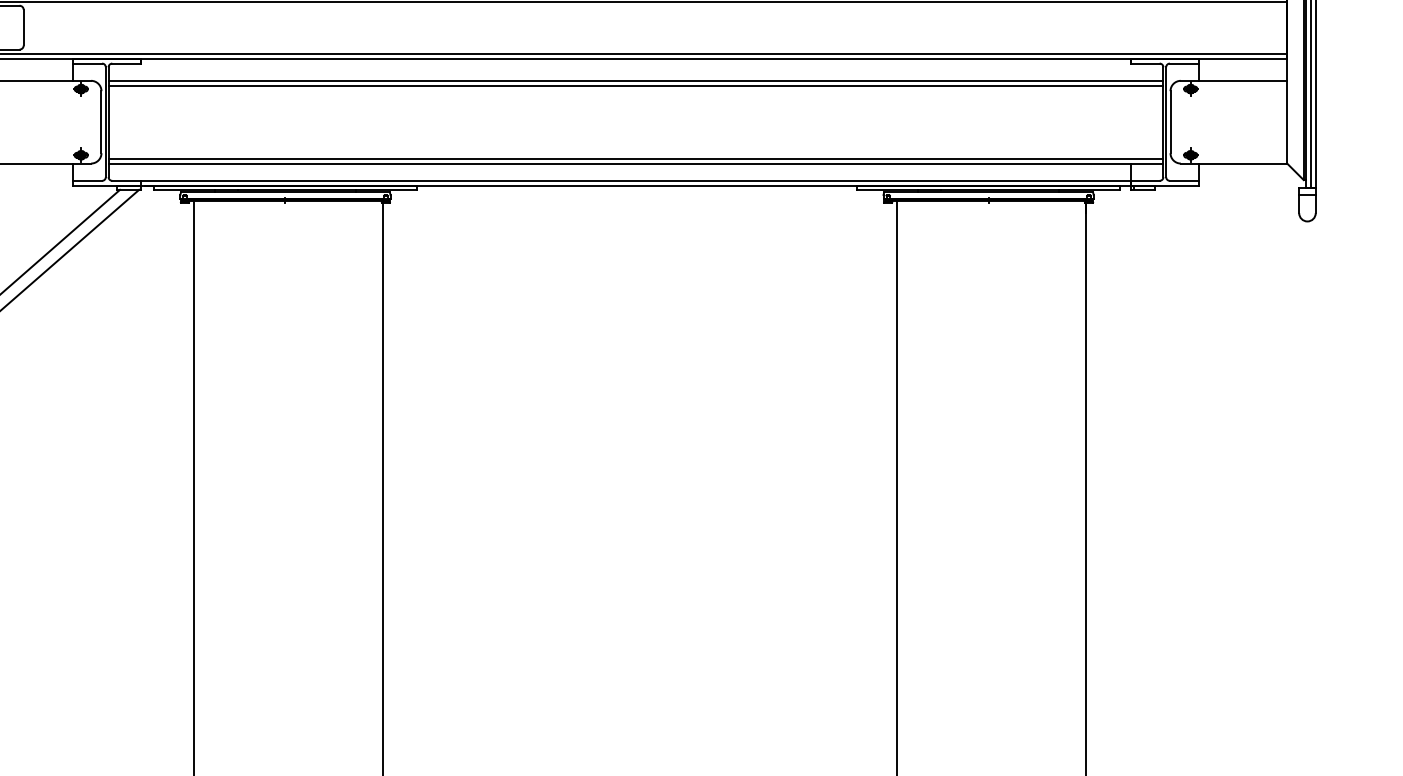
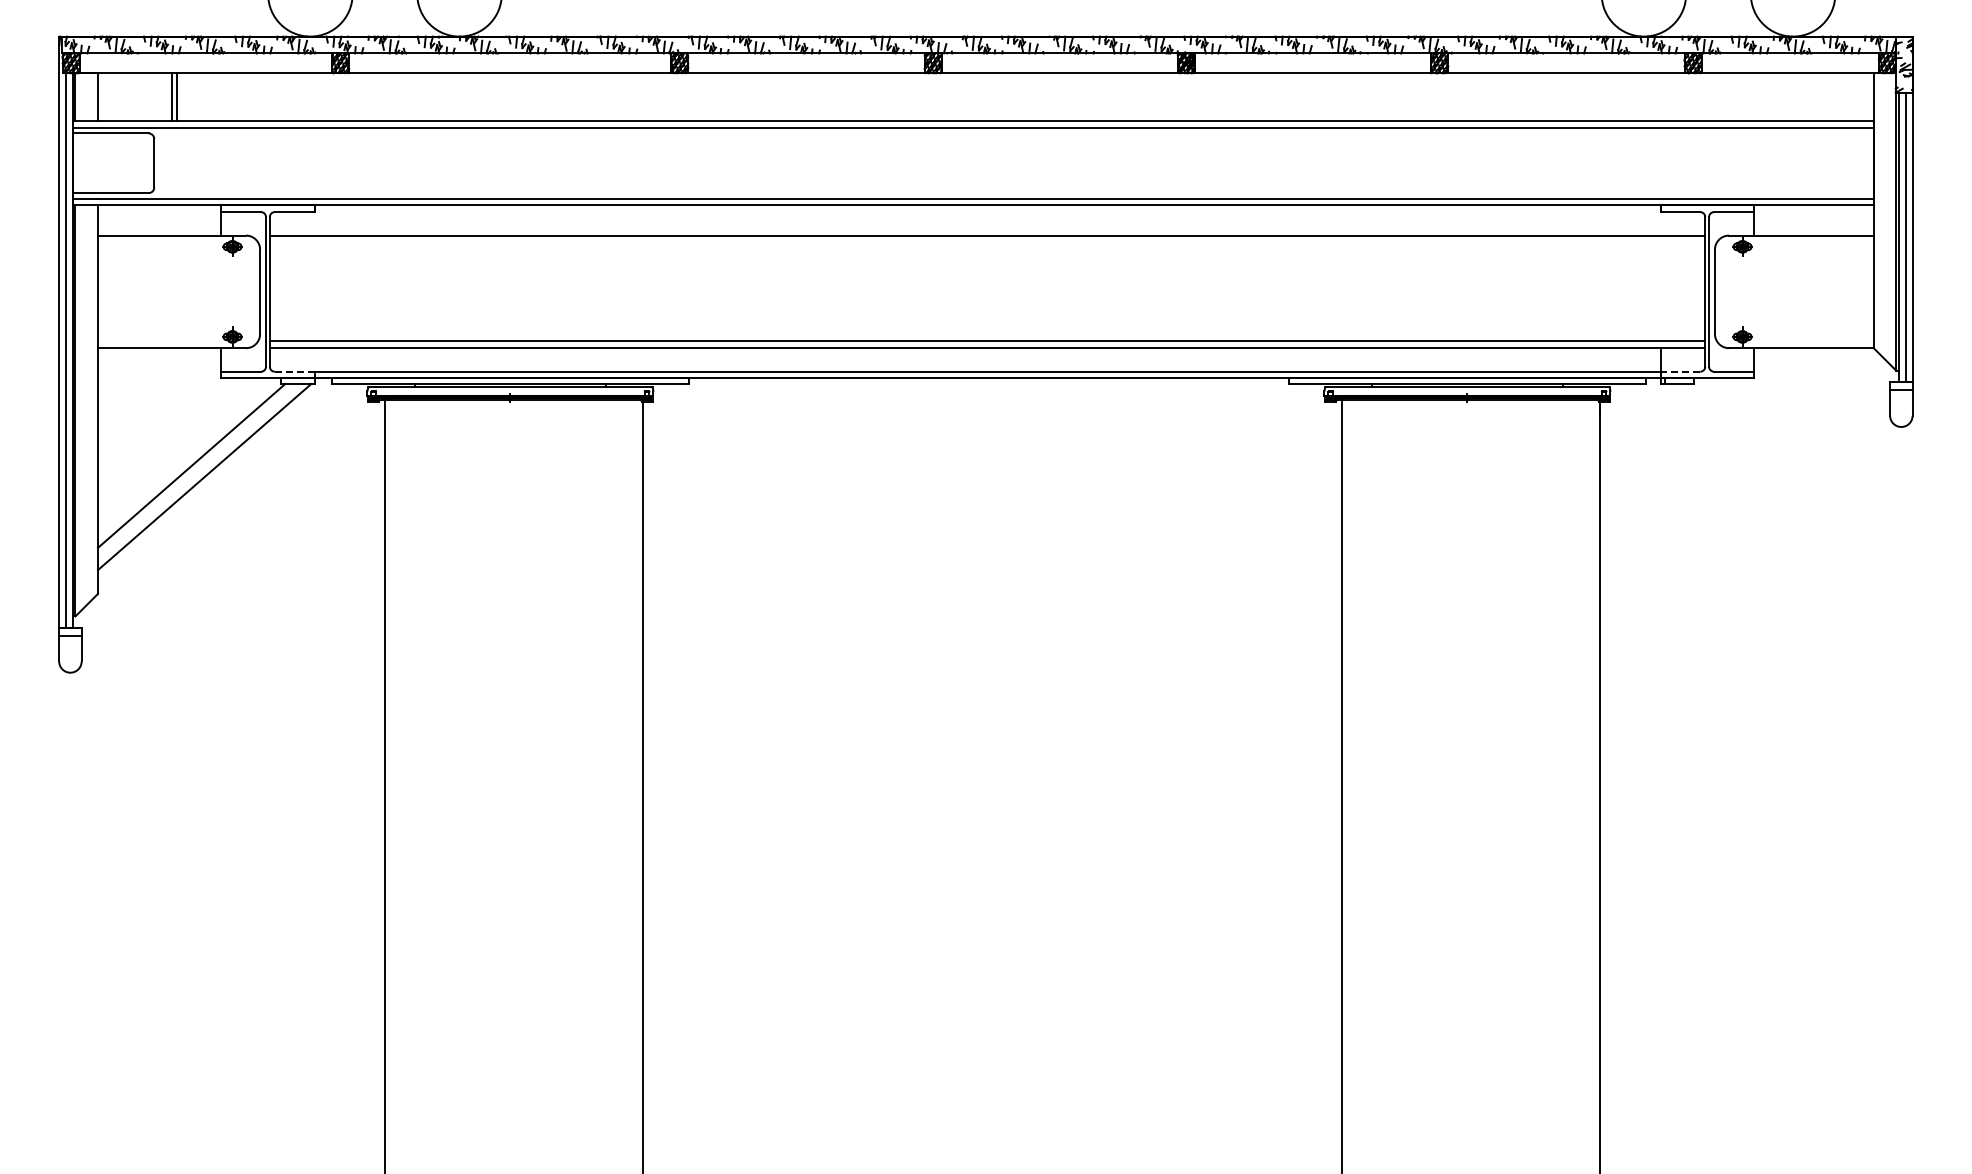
line: (635, 85) -> (987, 242), removed
line: (126, 180) -> (294, 371), solid -> dashed
line: (1145, 180) -> (1680, 371), solid -> dashed

